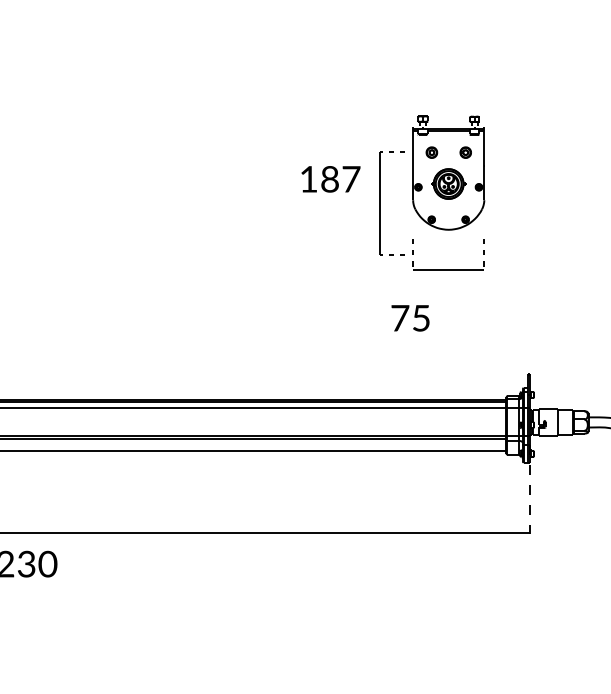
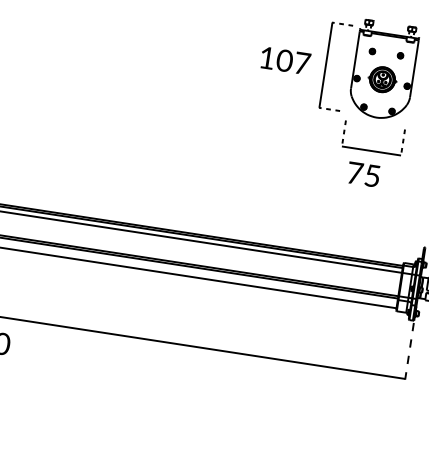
part: (431, 152) -> (372, 51), size x0.62
part: (465, 152) -> (400, 55), size x0.62
text: (329, 179) -> (284, 60), 187 -> 107
part: (380, 203) -> (325, 65), moved
text: (410, 318) -> (363, 174), moved

